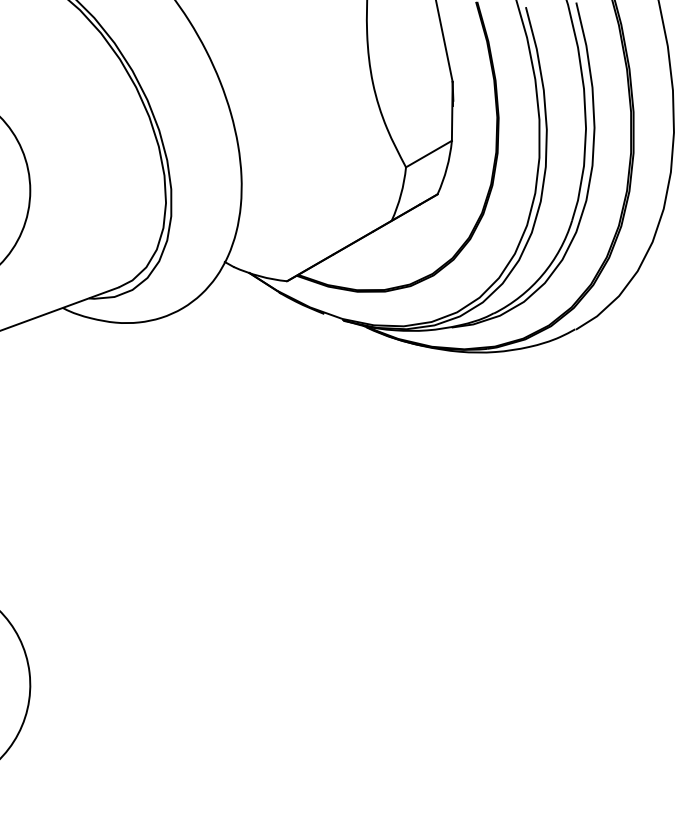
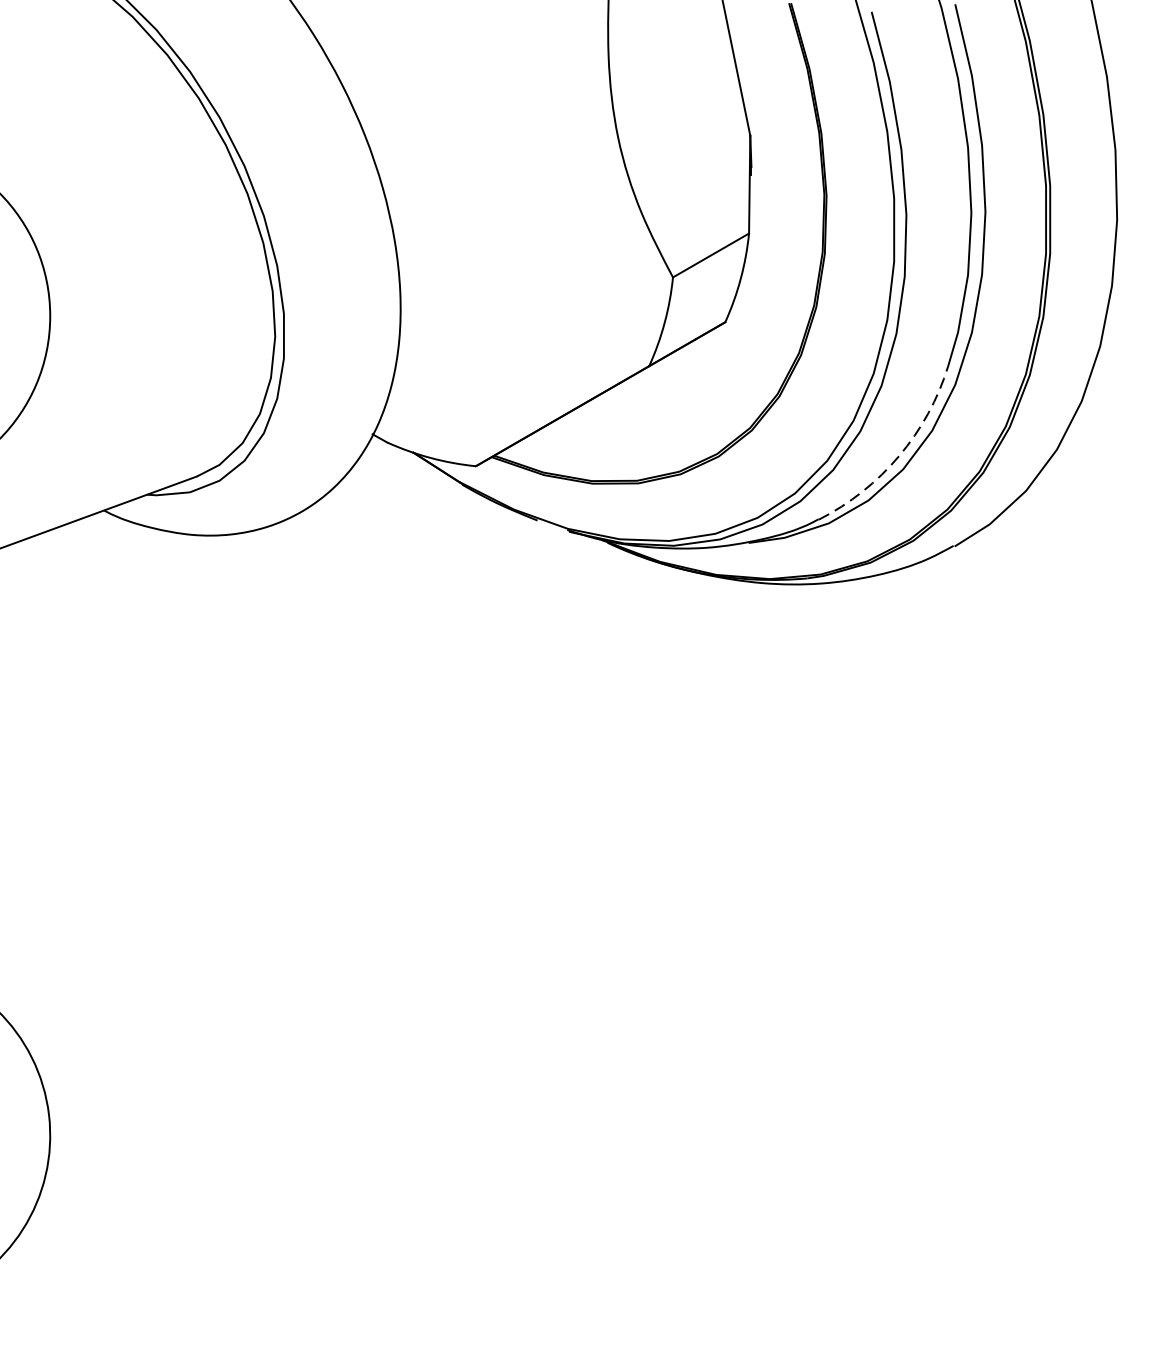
arc: (542, 275) -> (899, 456), solid -> dashed

